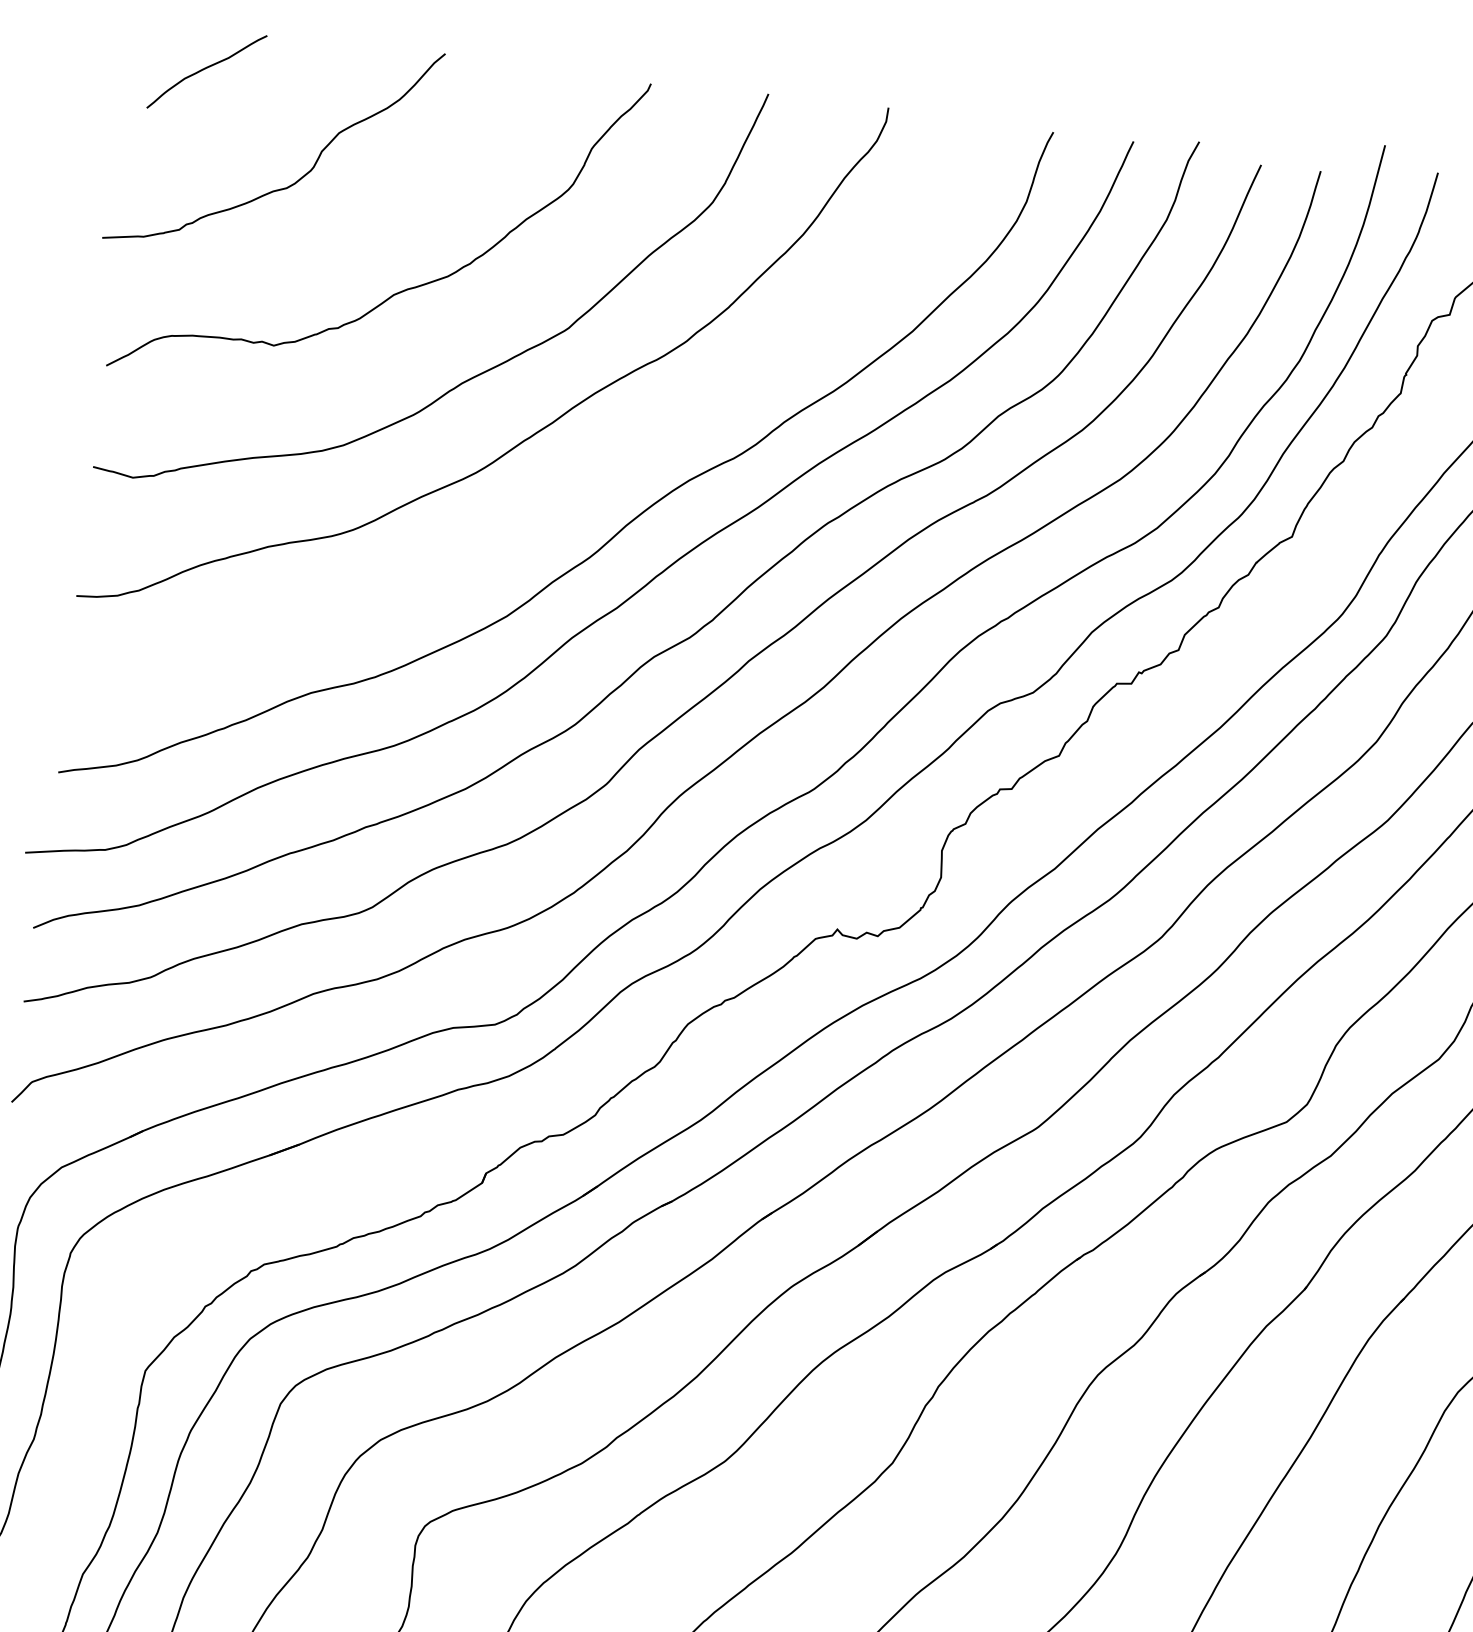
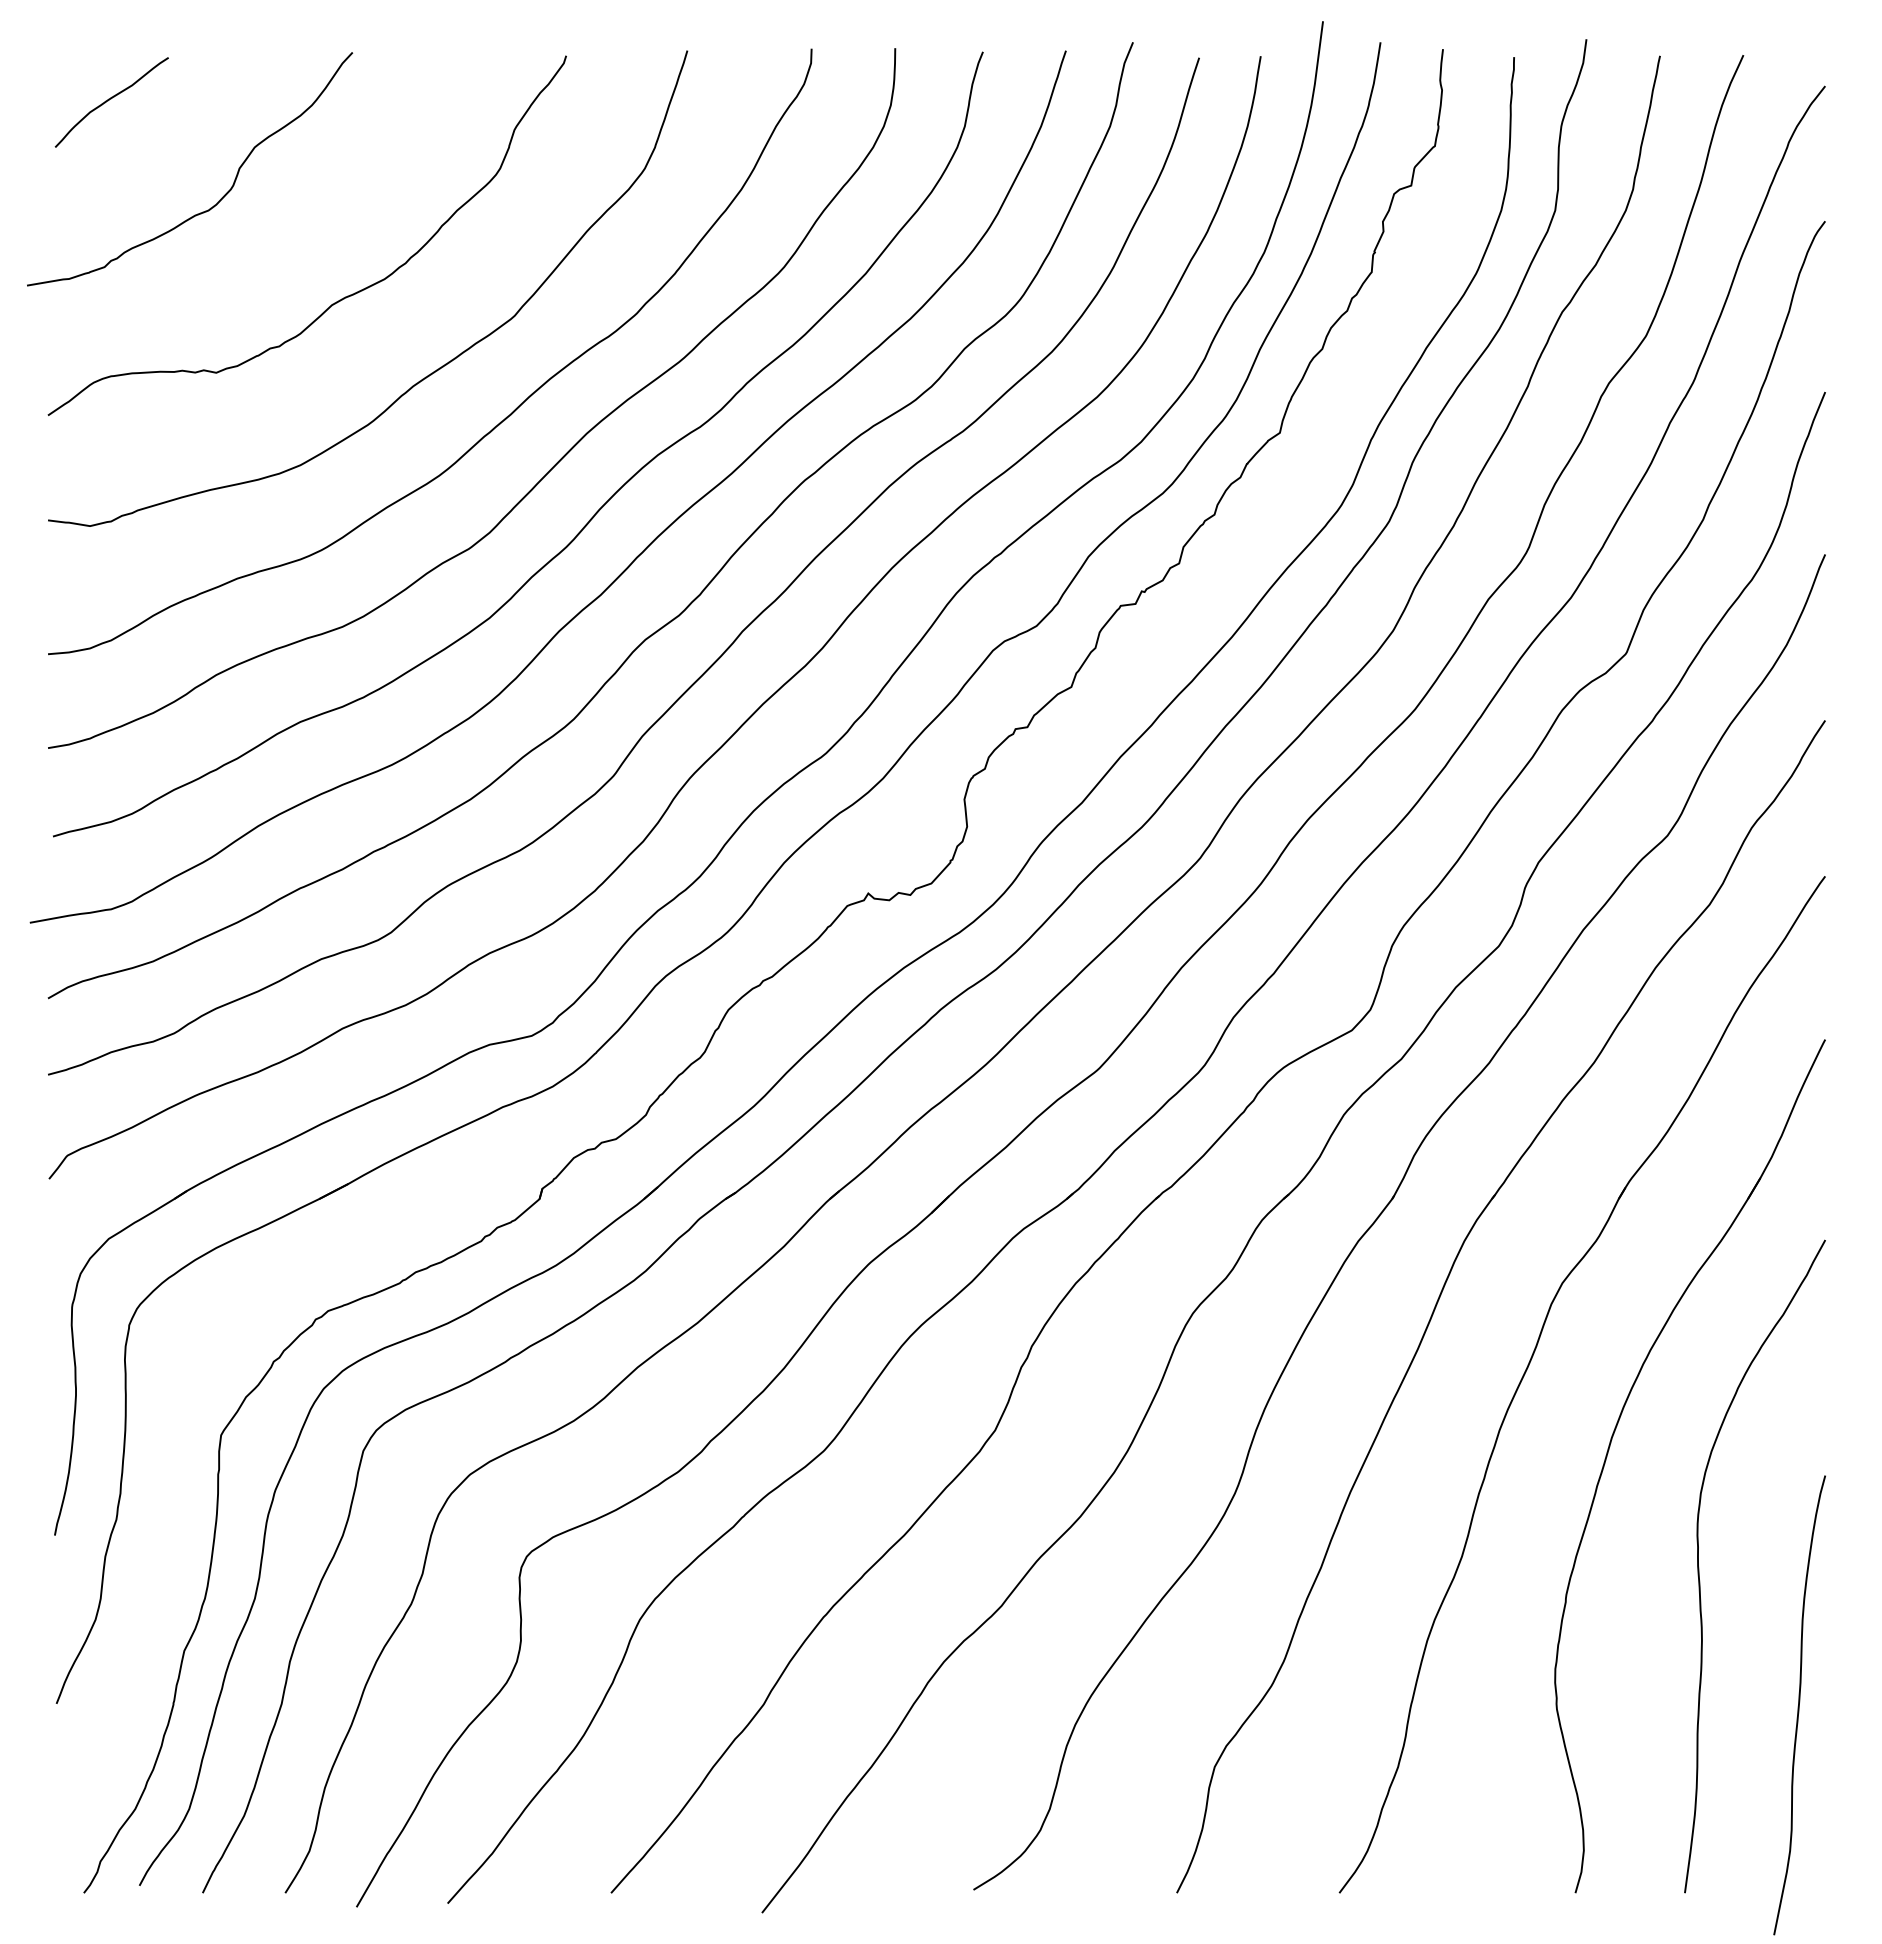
curve: (584, 479) -> (550, 468), added

